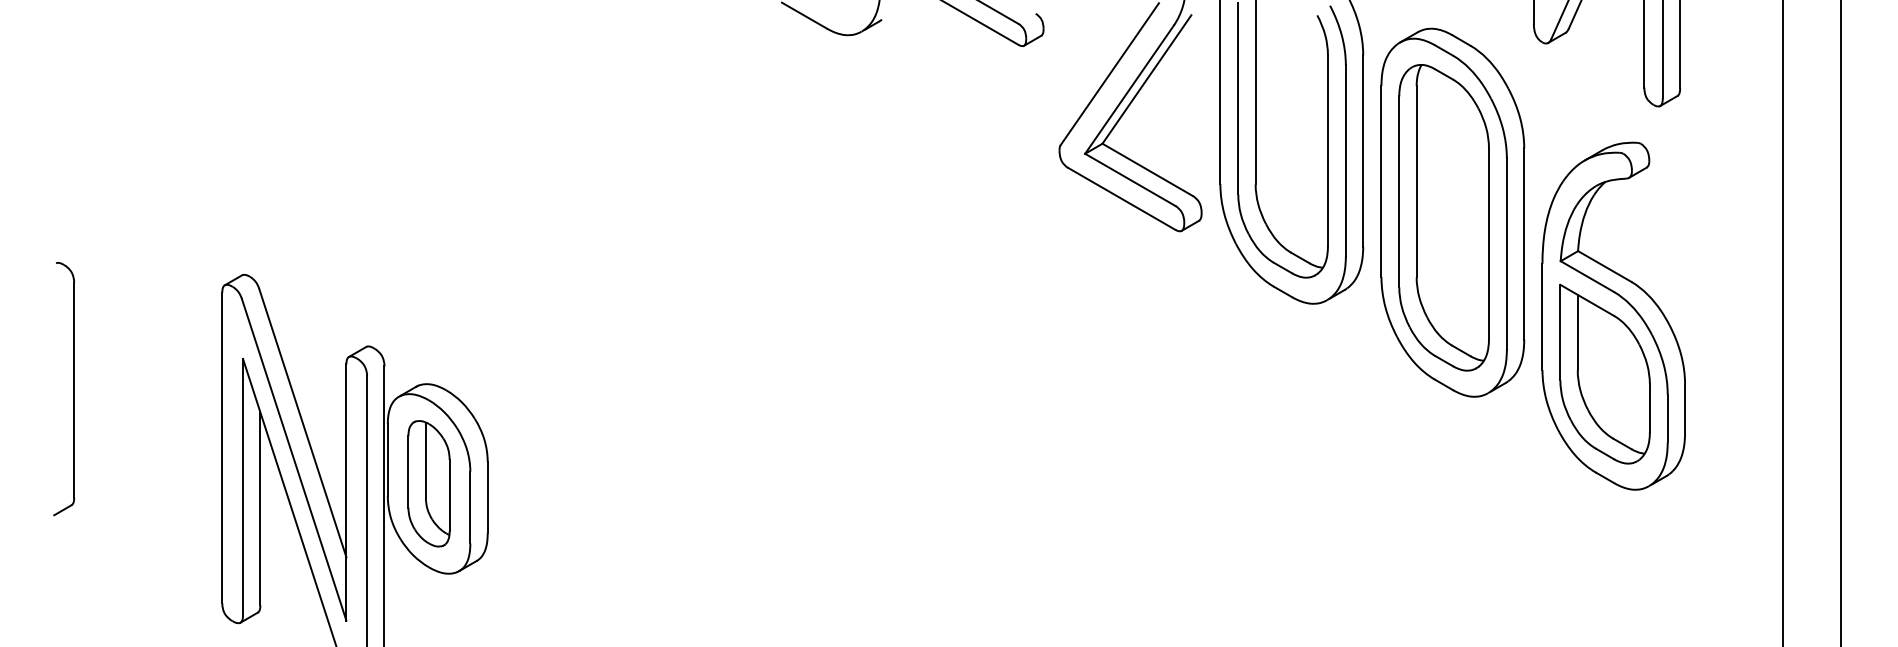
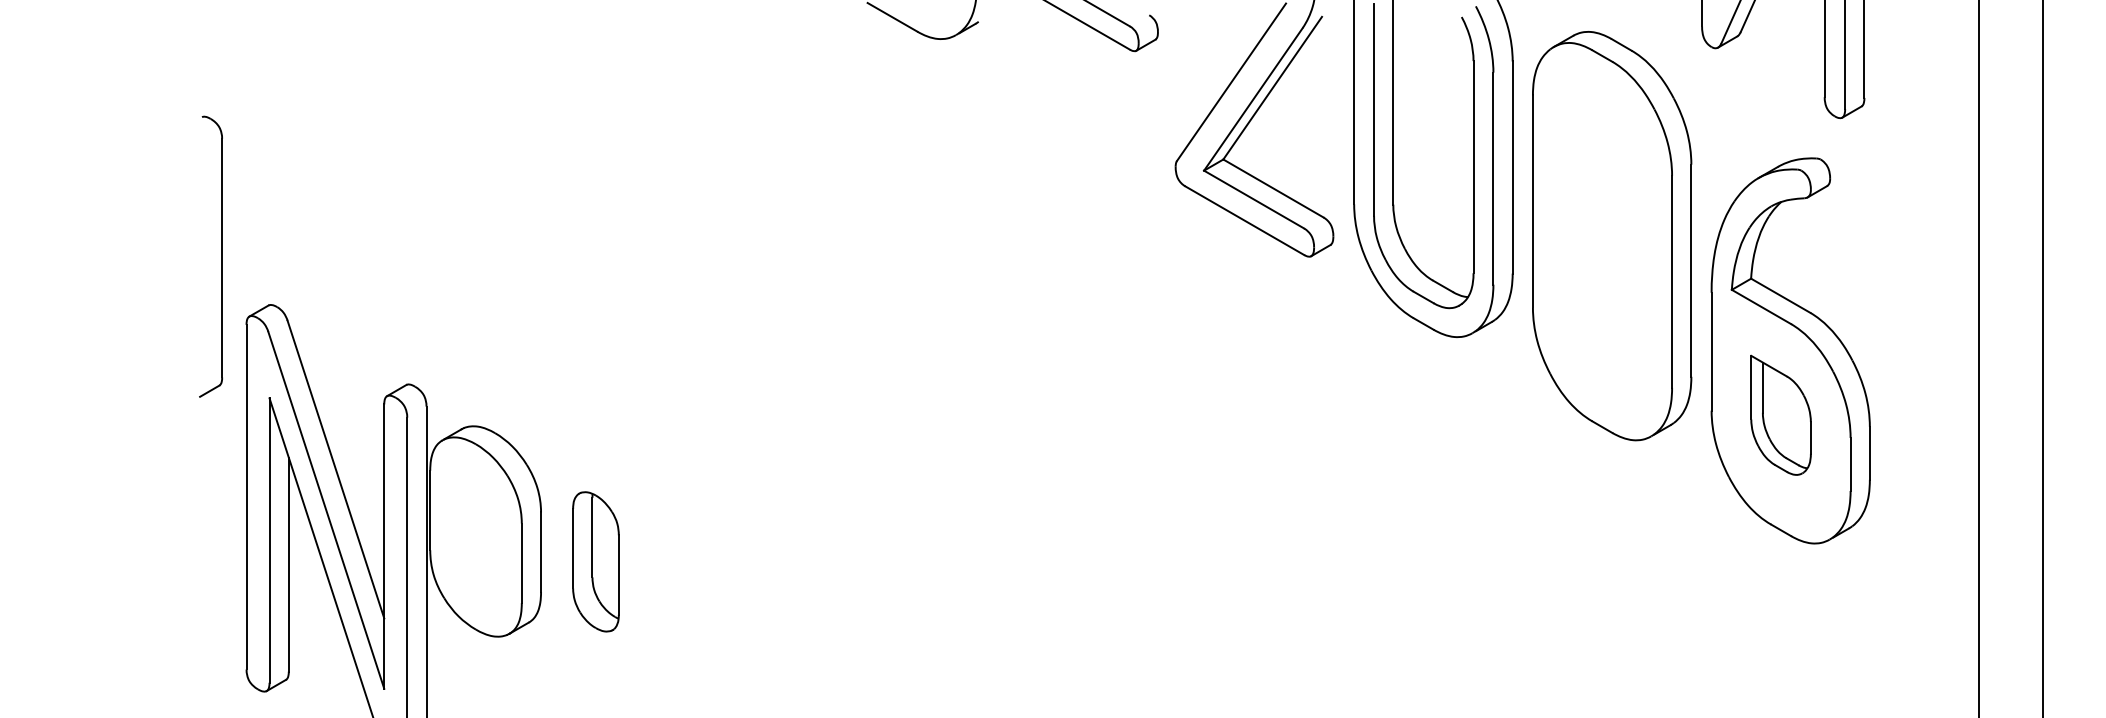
part: (1444, 217) -> (1602, 241), removed
part: (1604, 374) -> (1780, 415), size x0.6
part: (73, 388) -> (221, 256), moved
part: (428, 483) -> (595, 561), moved

